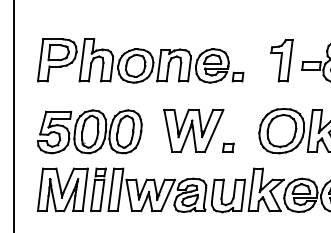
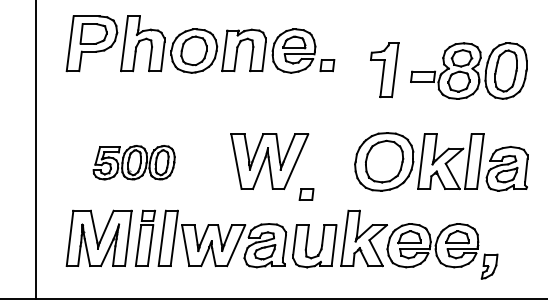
part: (140, 60) -> (200, 44), moved
part: (89, 131) -> (133, 162), size x0.6
part: (228, 147) -> (306, 194), moved

